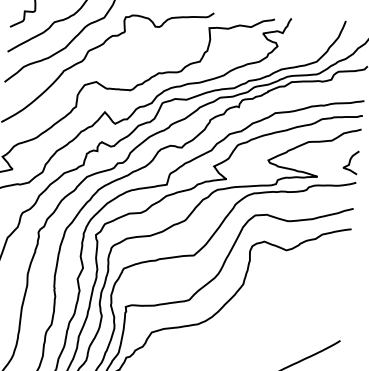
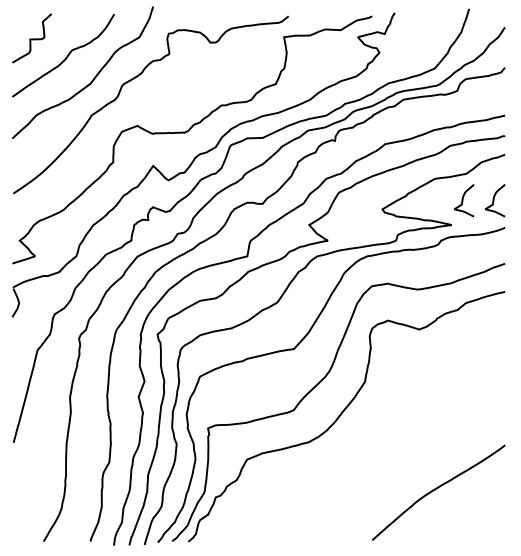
curve: (327, 159) -> (463, 200), added

